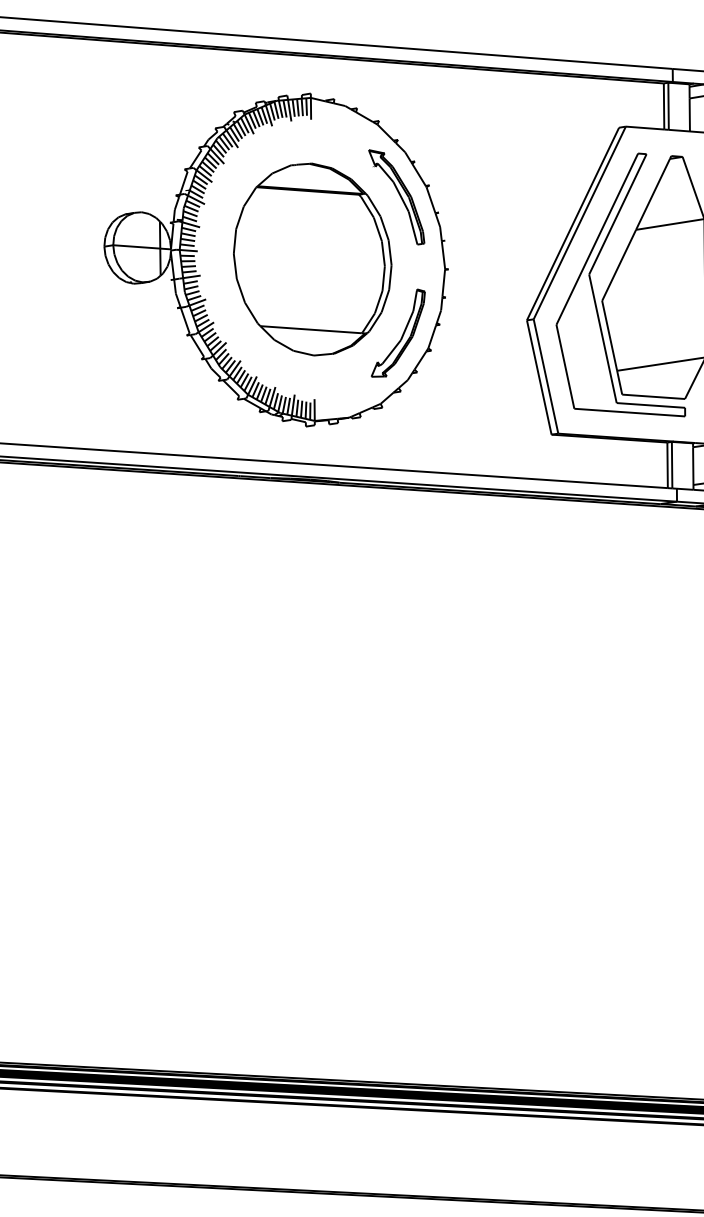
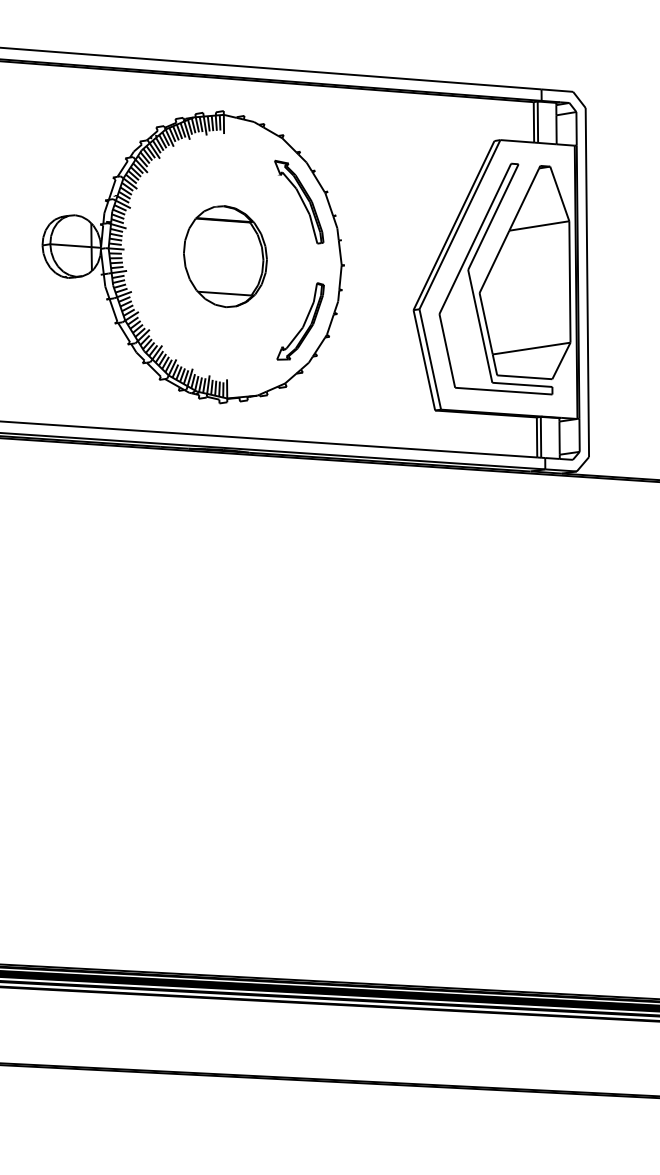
part: (312, 259) -> (225, 256), size x0.6

